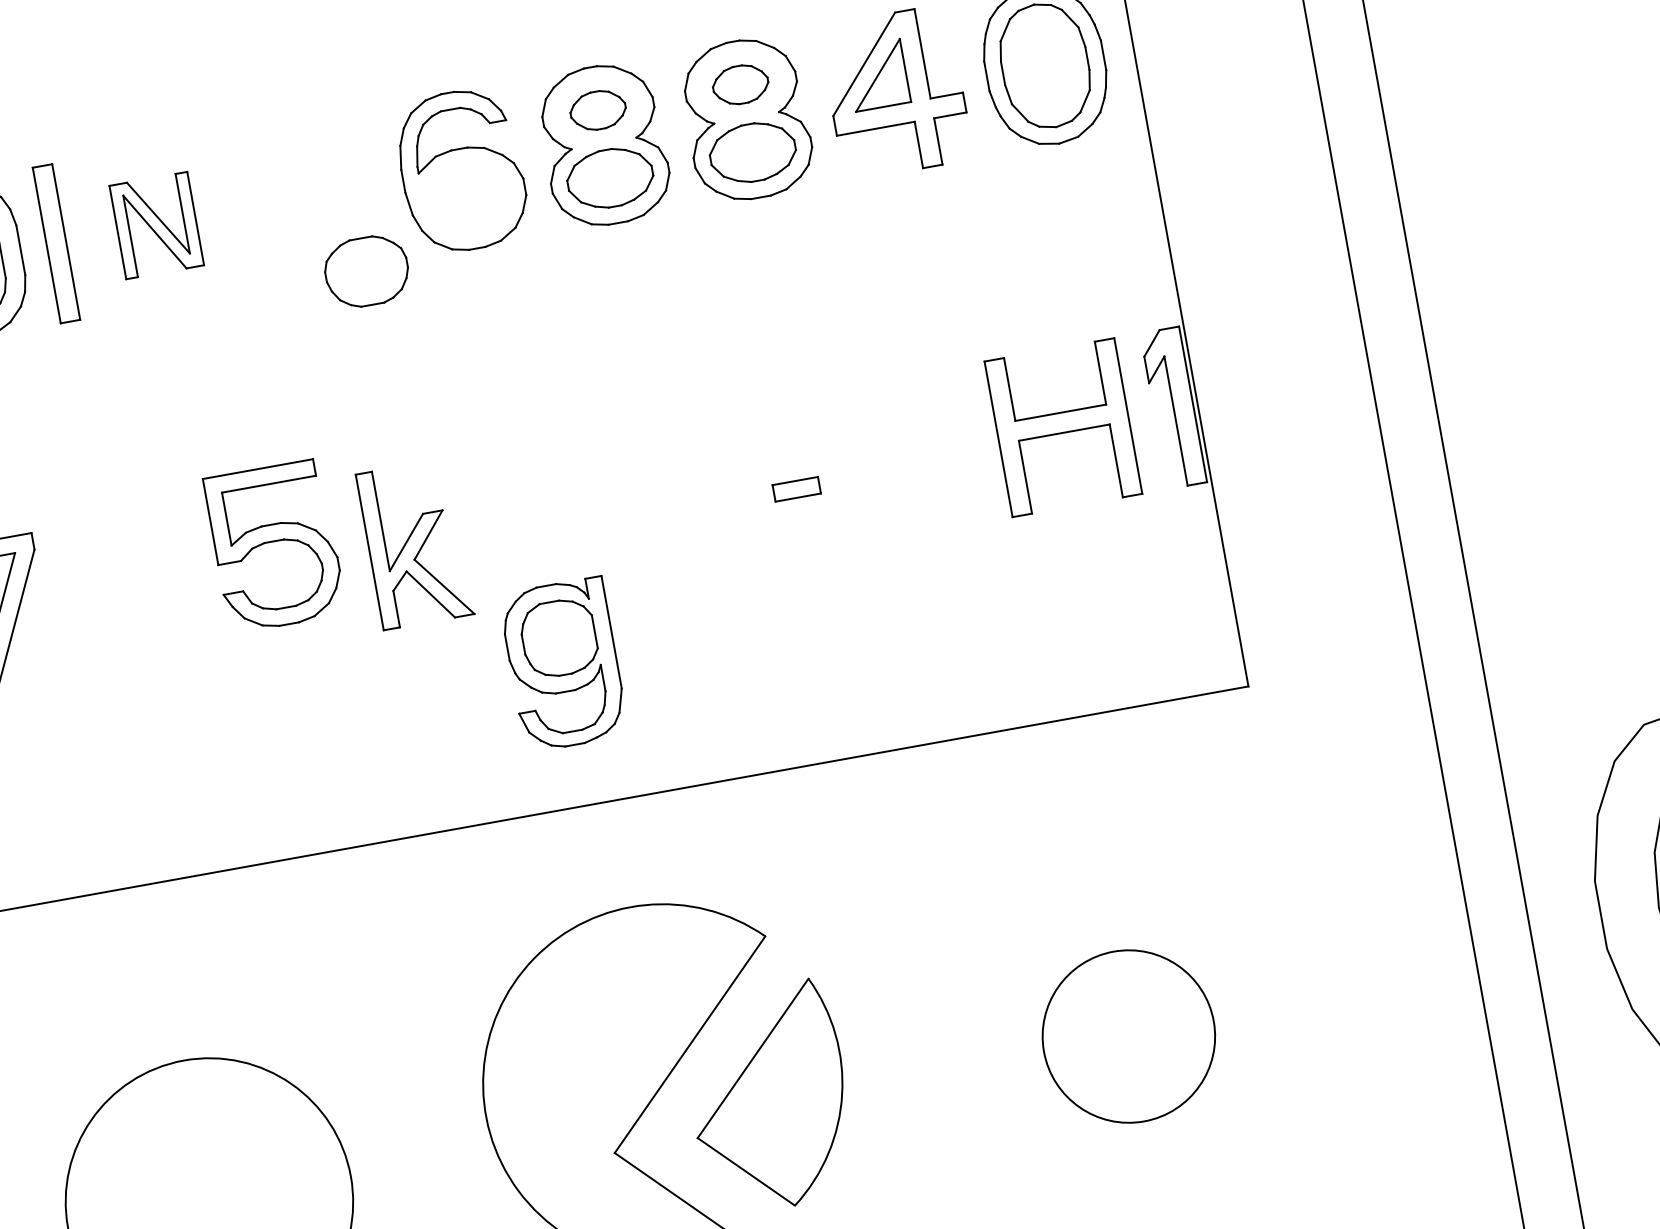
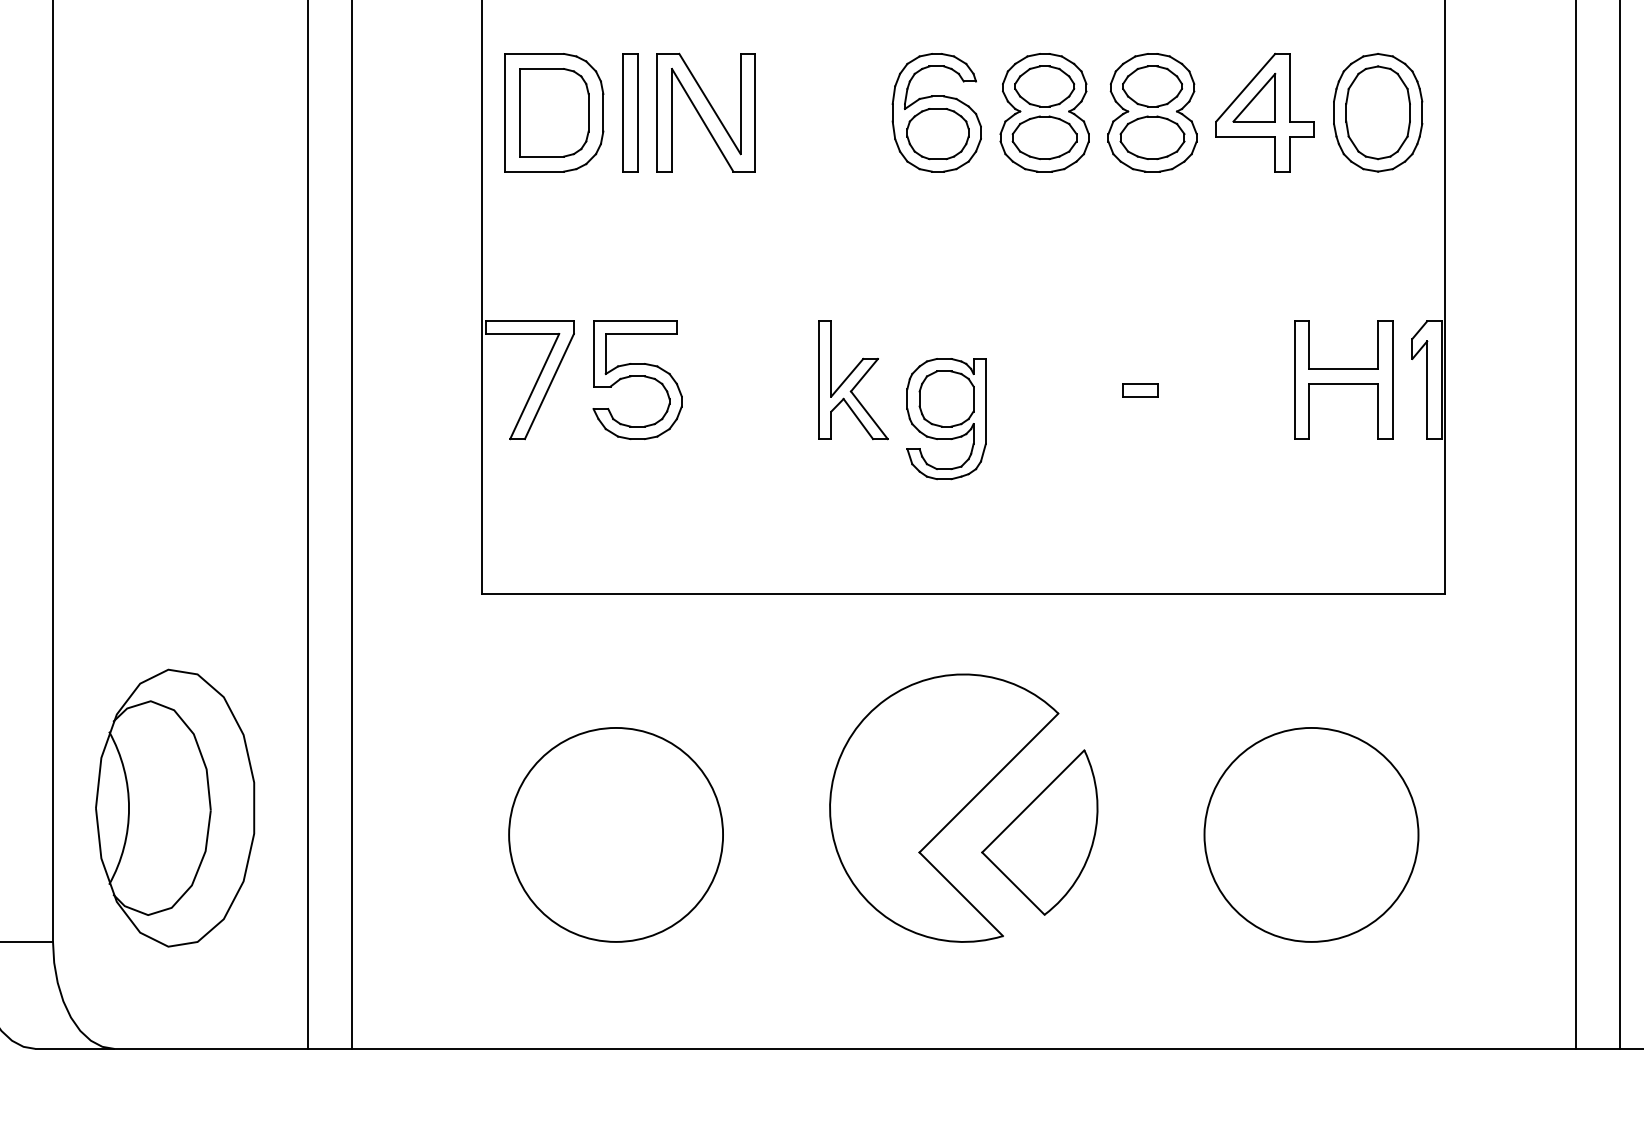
part: (740, 84) -> (1152, 86), size x1.43
part: (597, 110) -> (1044, 86), size x1.43
part: (155, 225) -> (705, 112), size x1.67
part: (366, 272) -> (937, 134), moved
part: (274, 545) -> (637, 379), moved
part: (563, 665) -> (946, 419), moved
circle: (1128, 1035) -> (1311, 834), size x1.67

